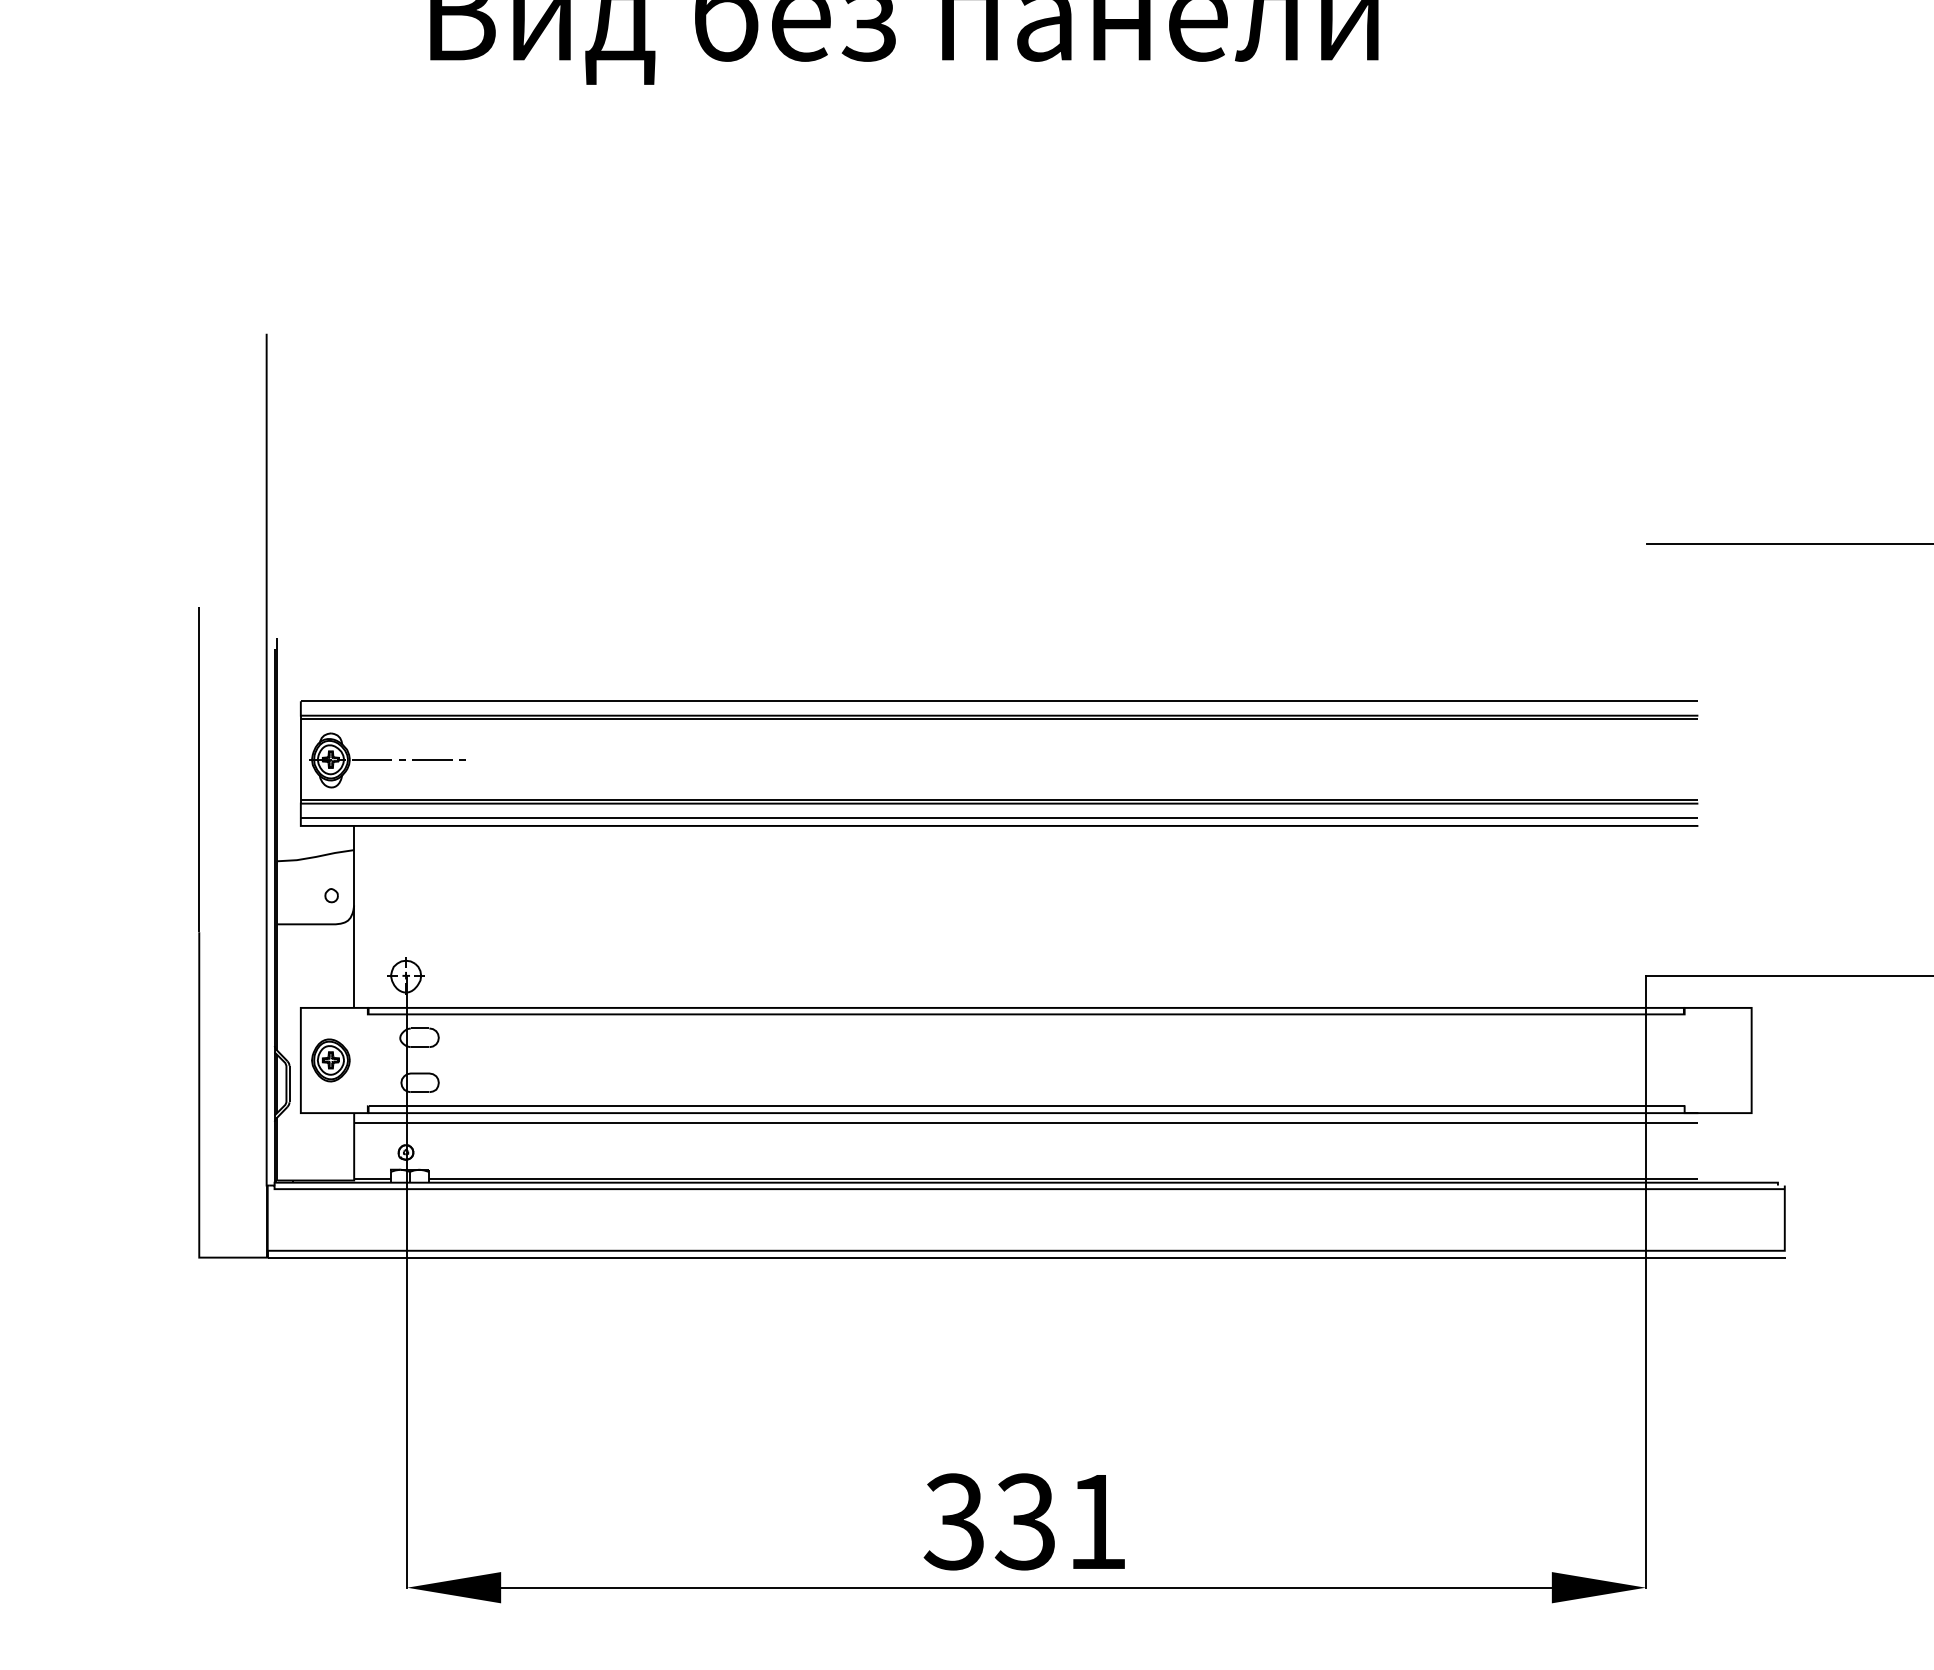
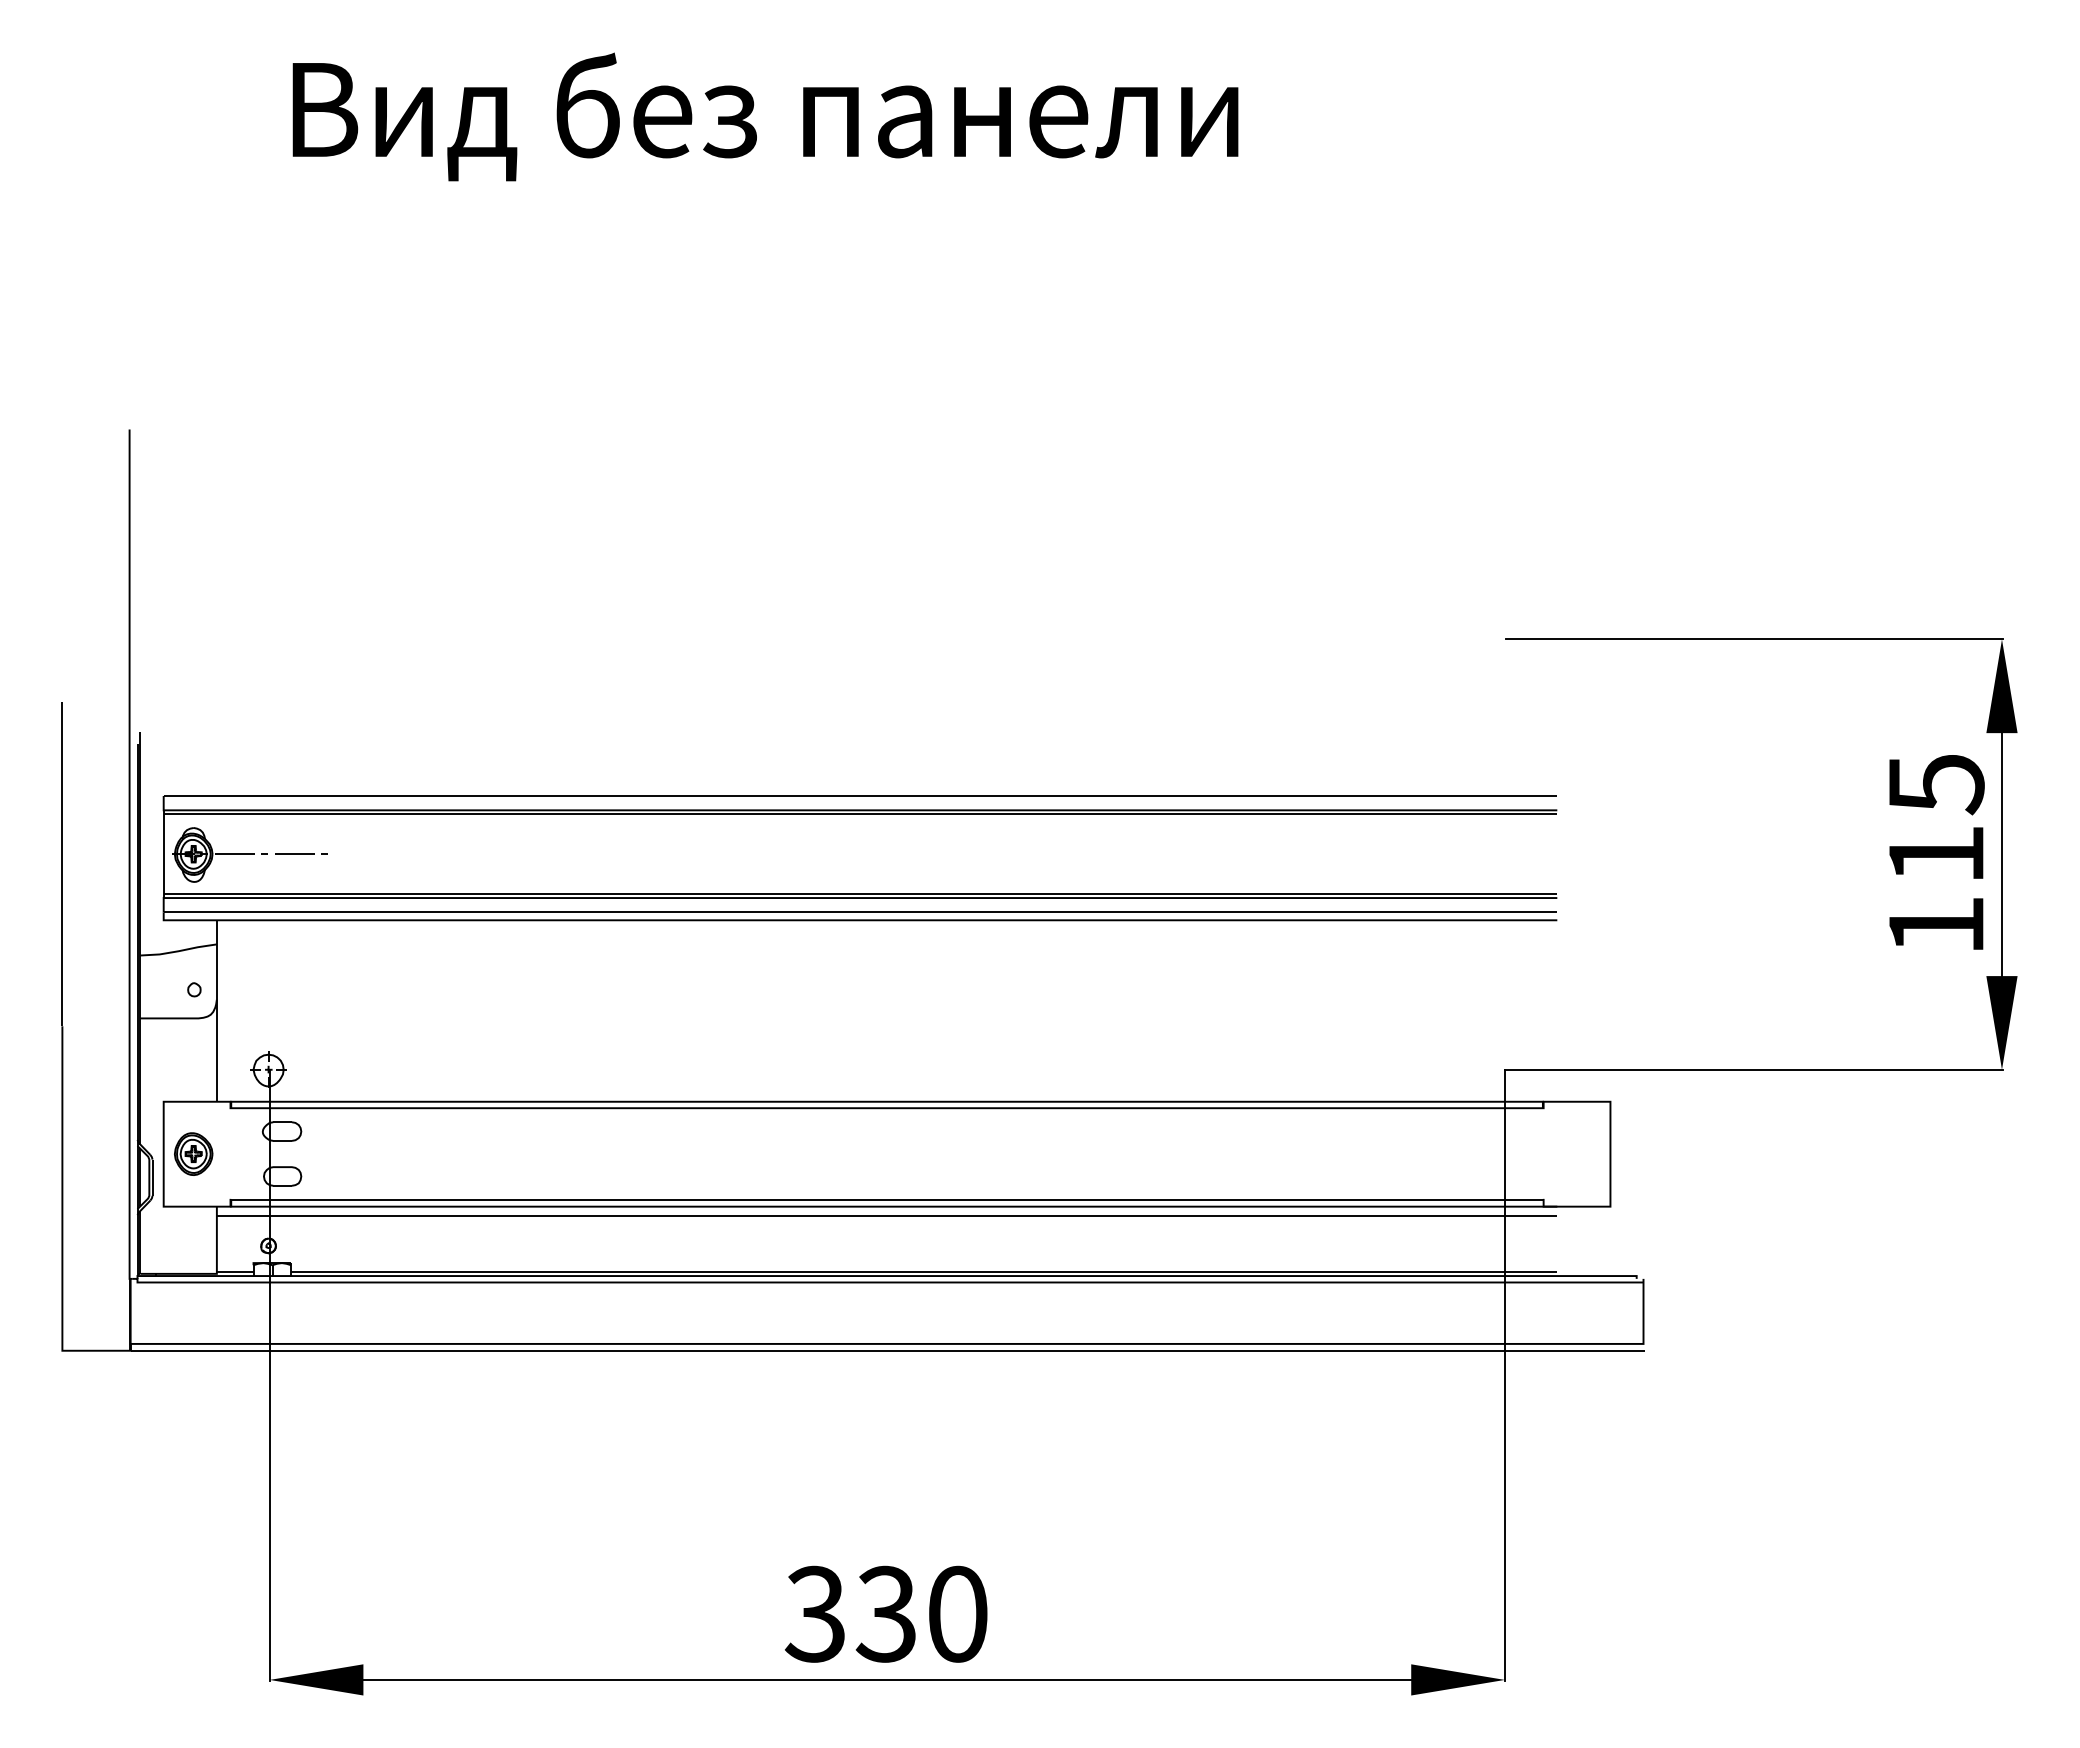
text: (1097, 1521) -> (958, 1613), 331 -> 330

